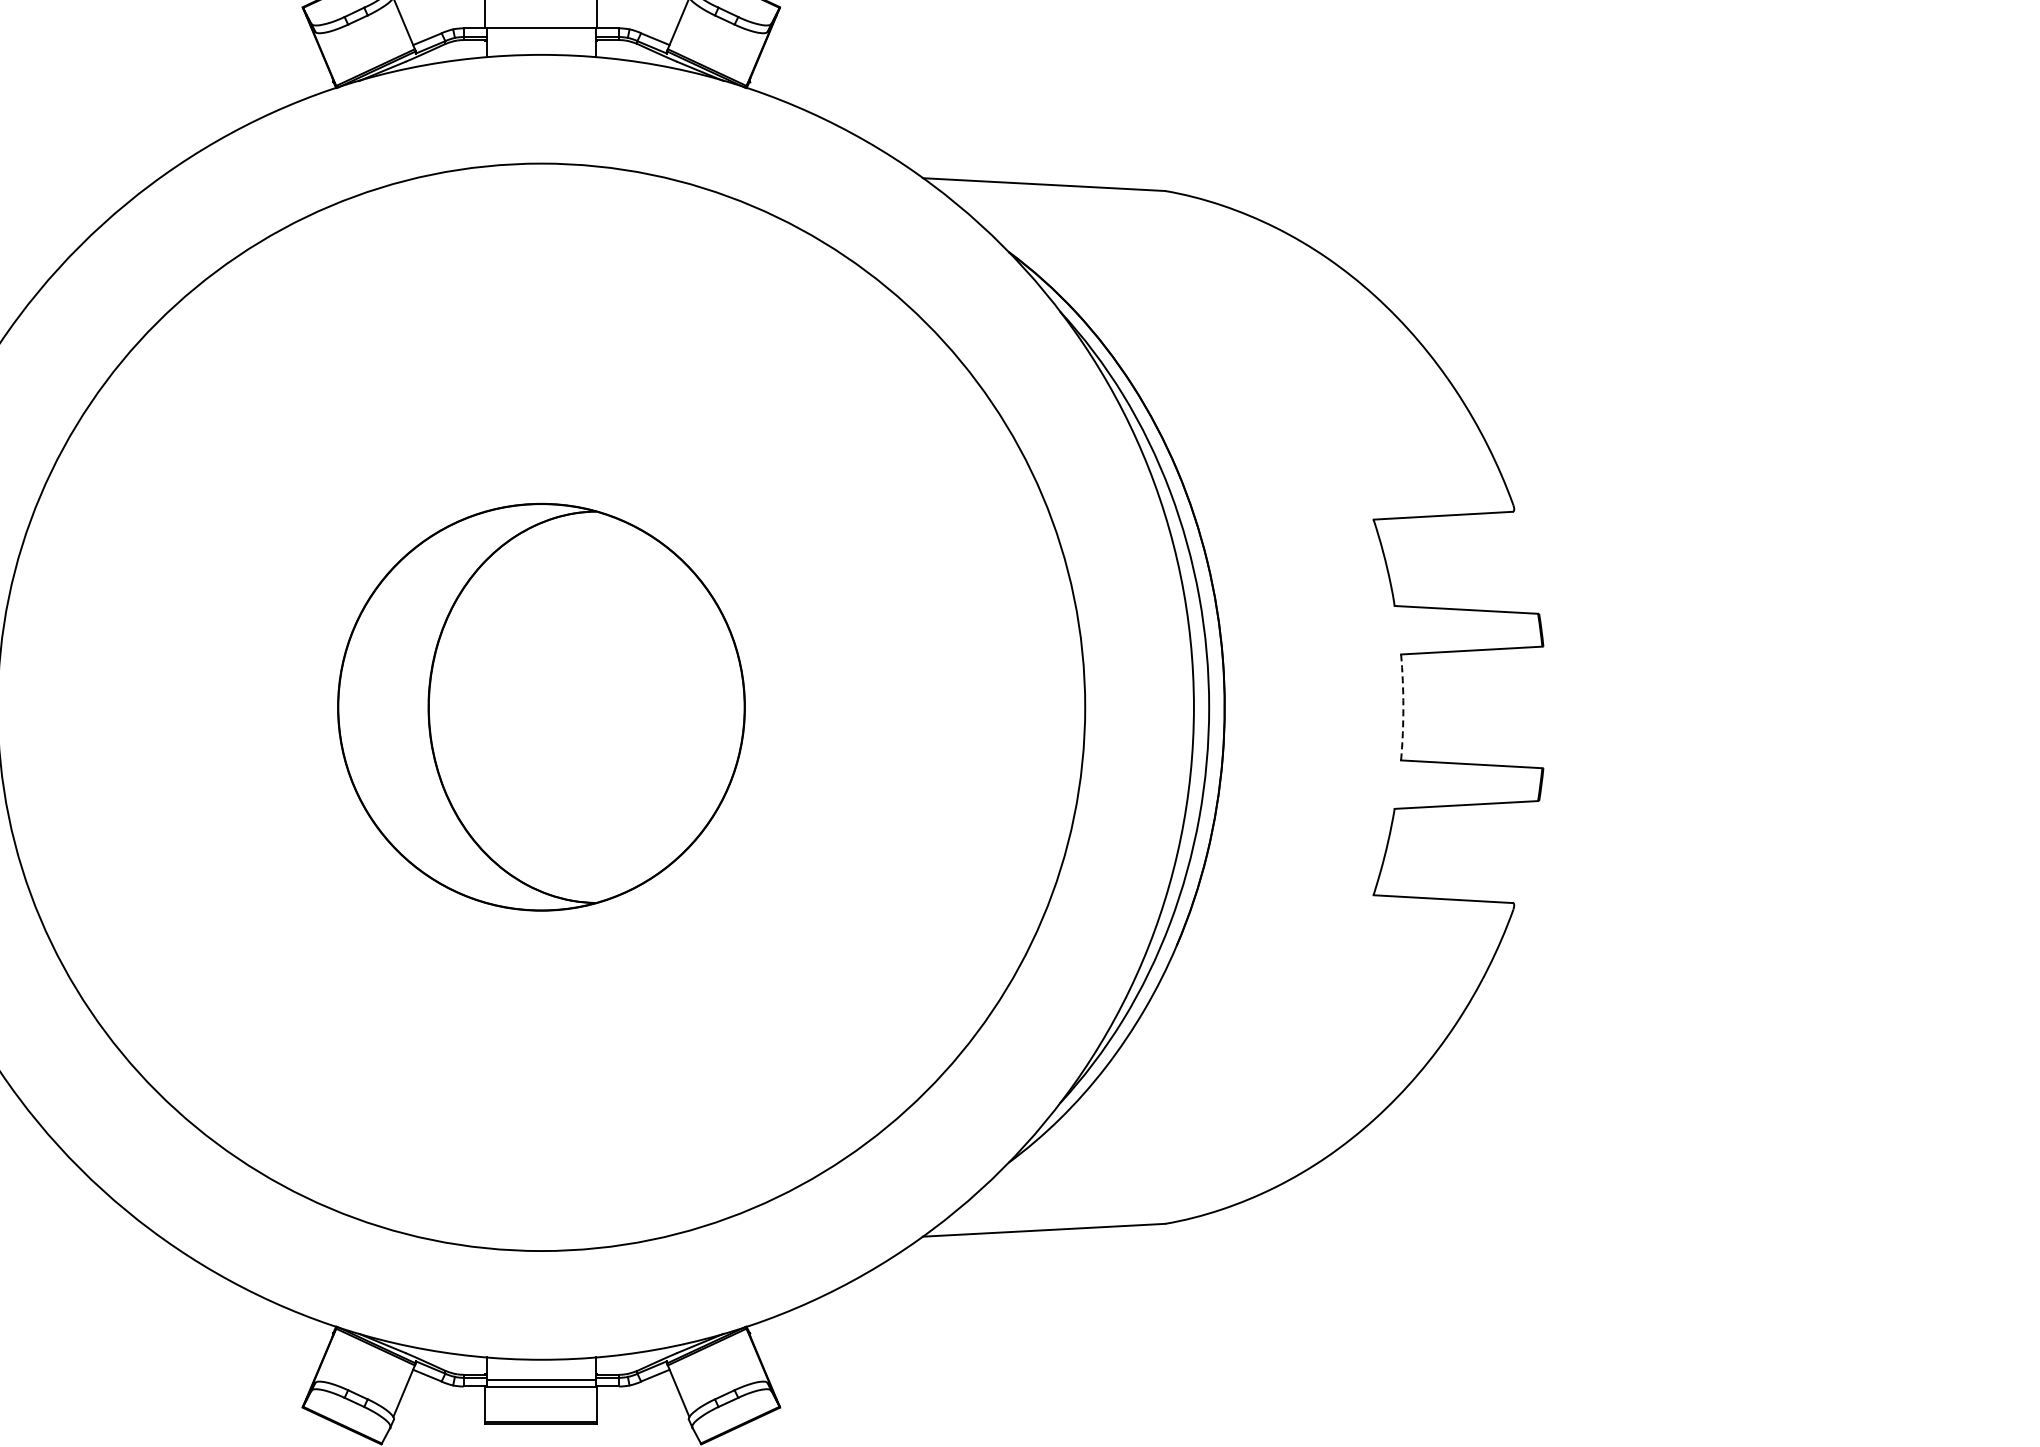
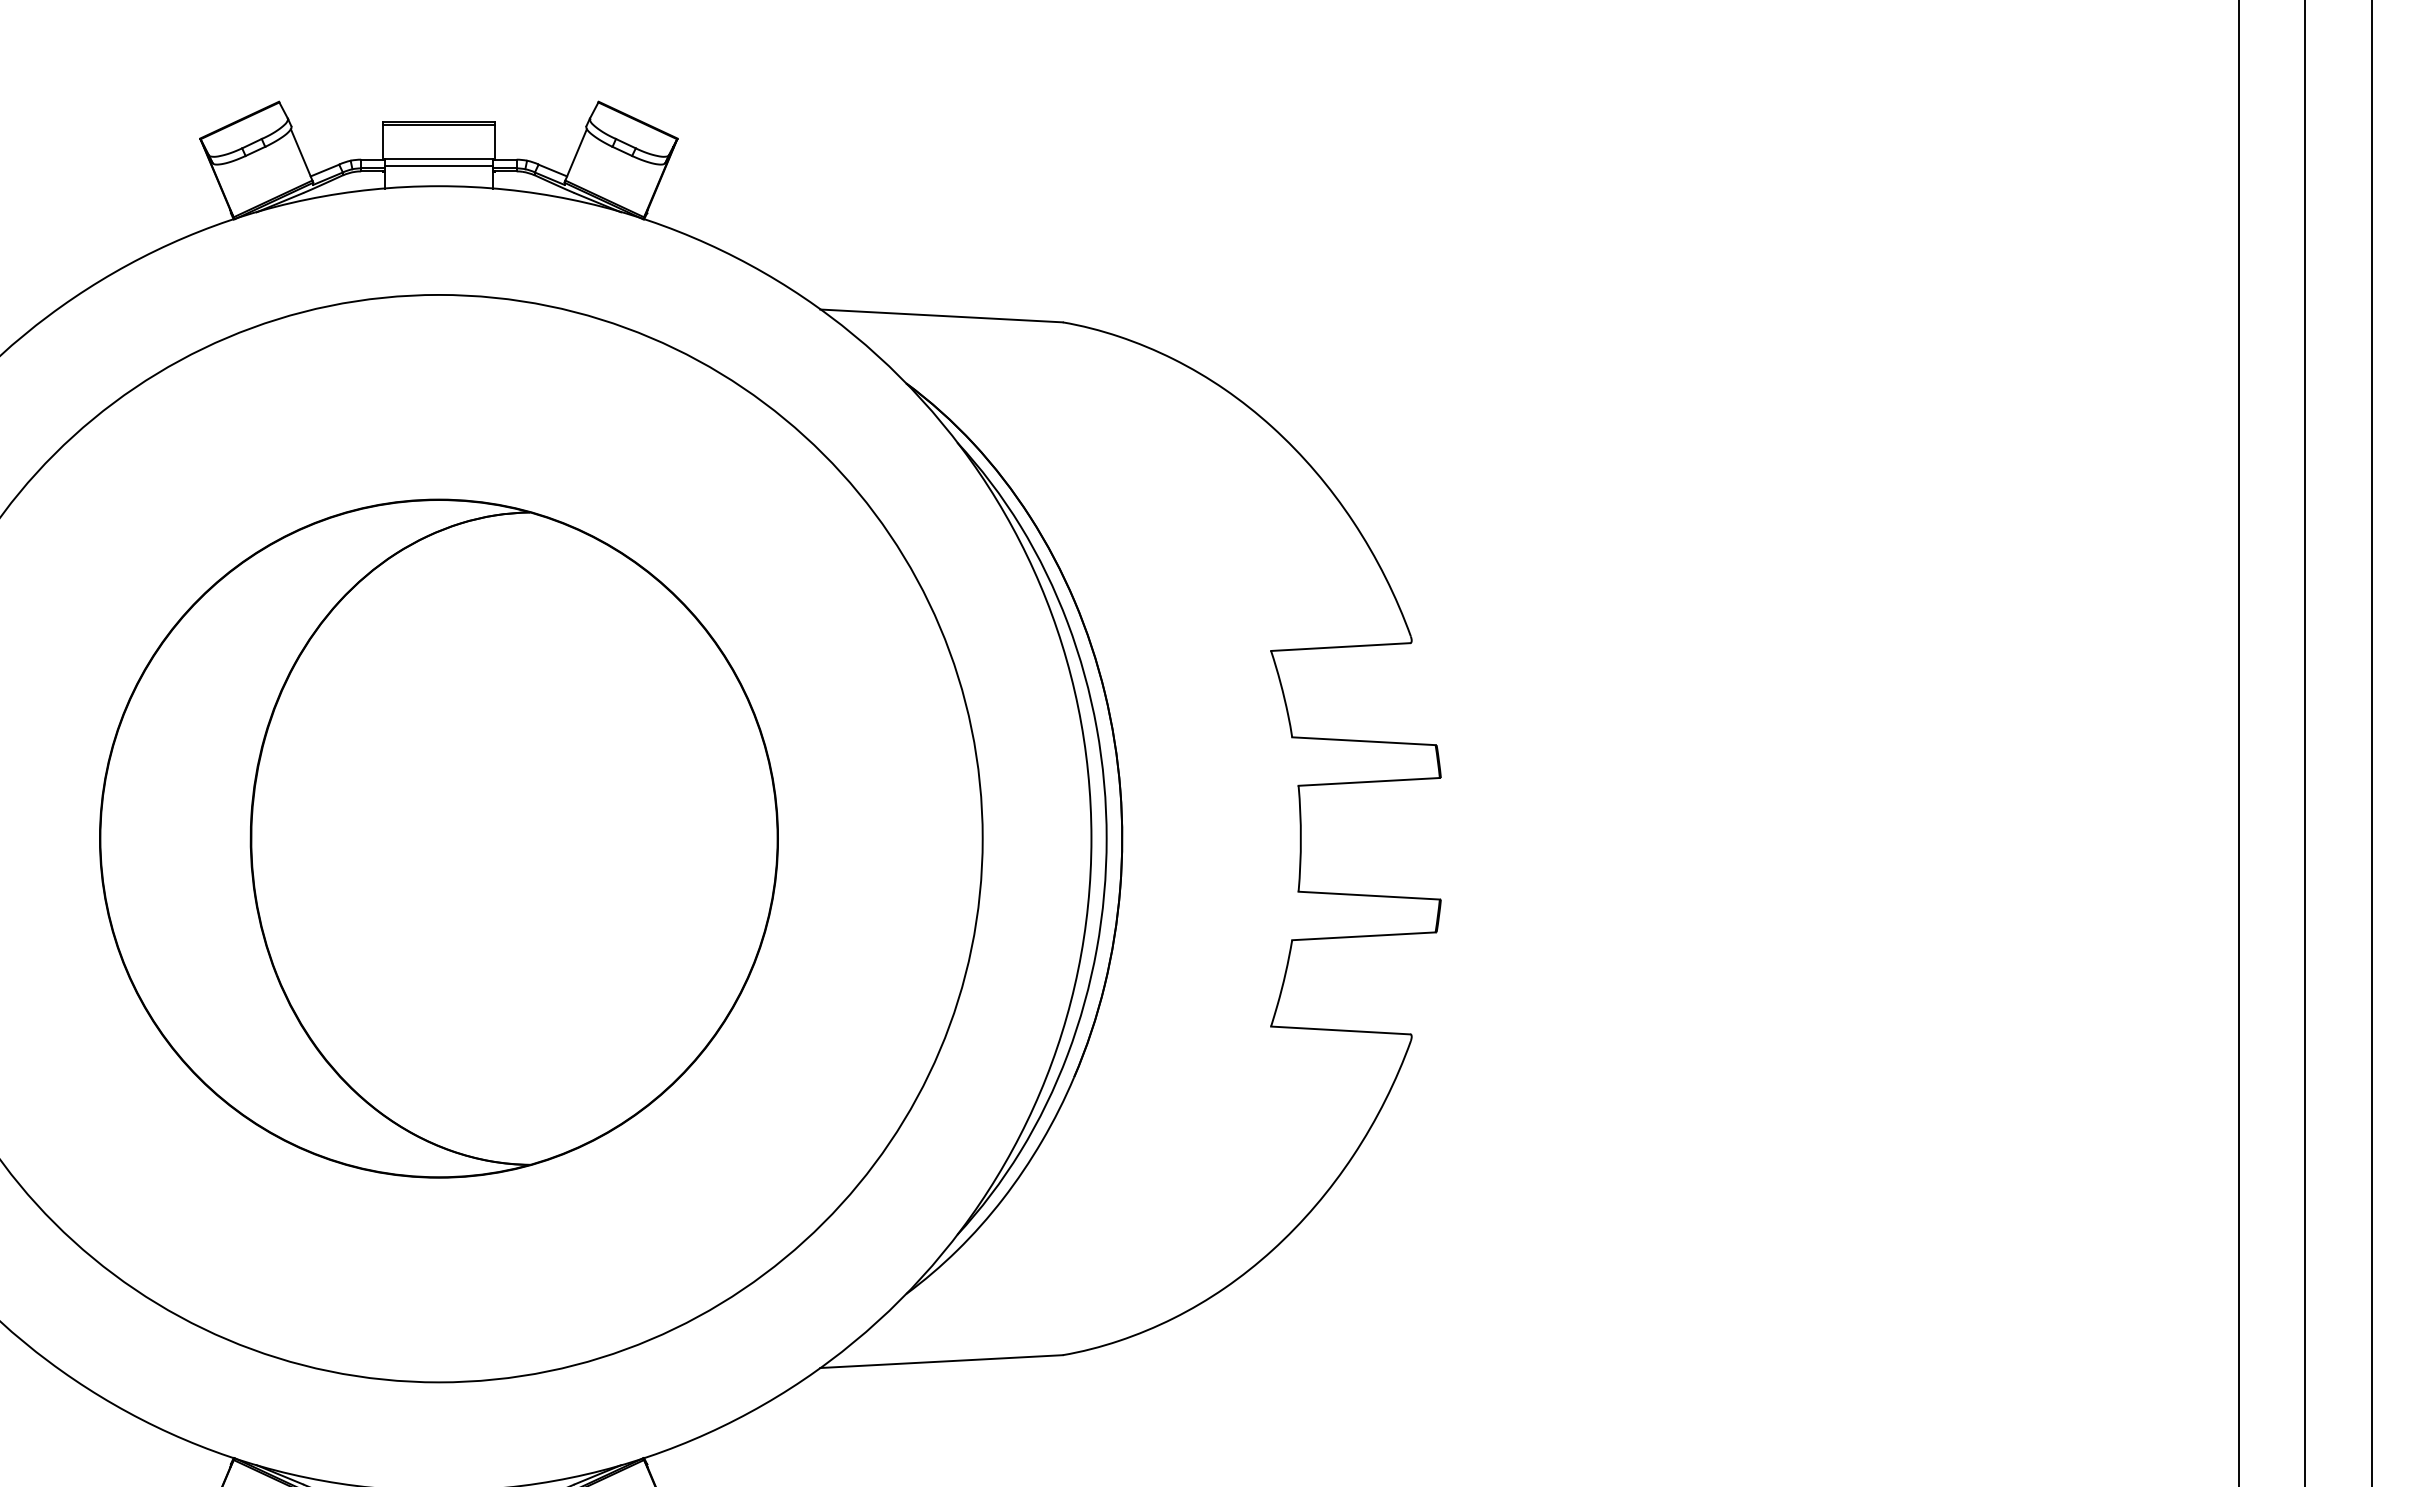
line: (540, 34) -> (438, 165), added
part: (540, 707) -> (438, 838), size x1.67
arc: (1402, 707) -> (1300, 838), dashed -> solid

